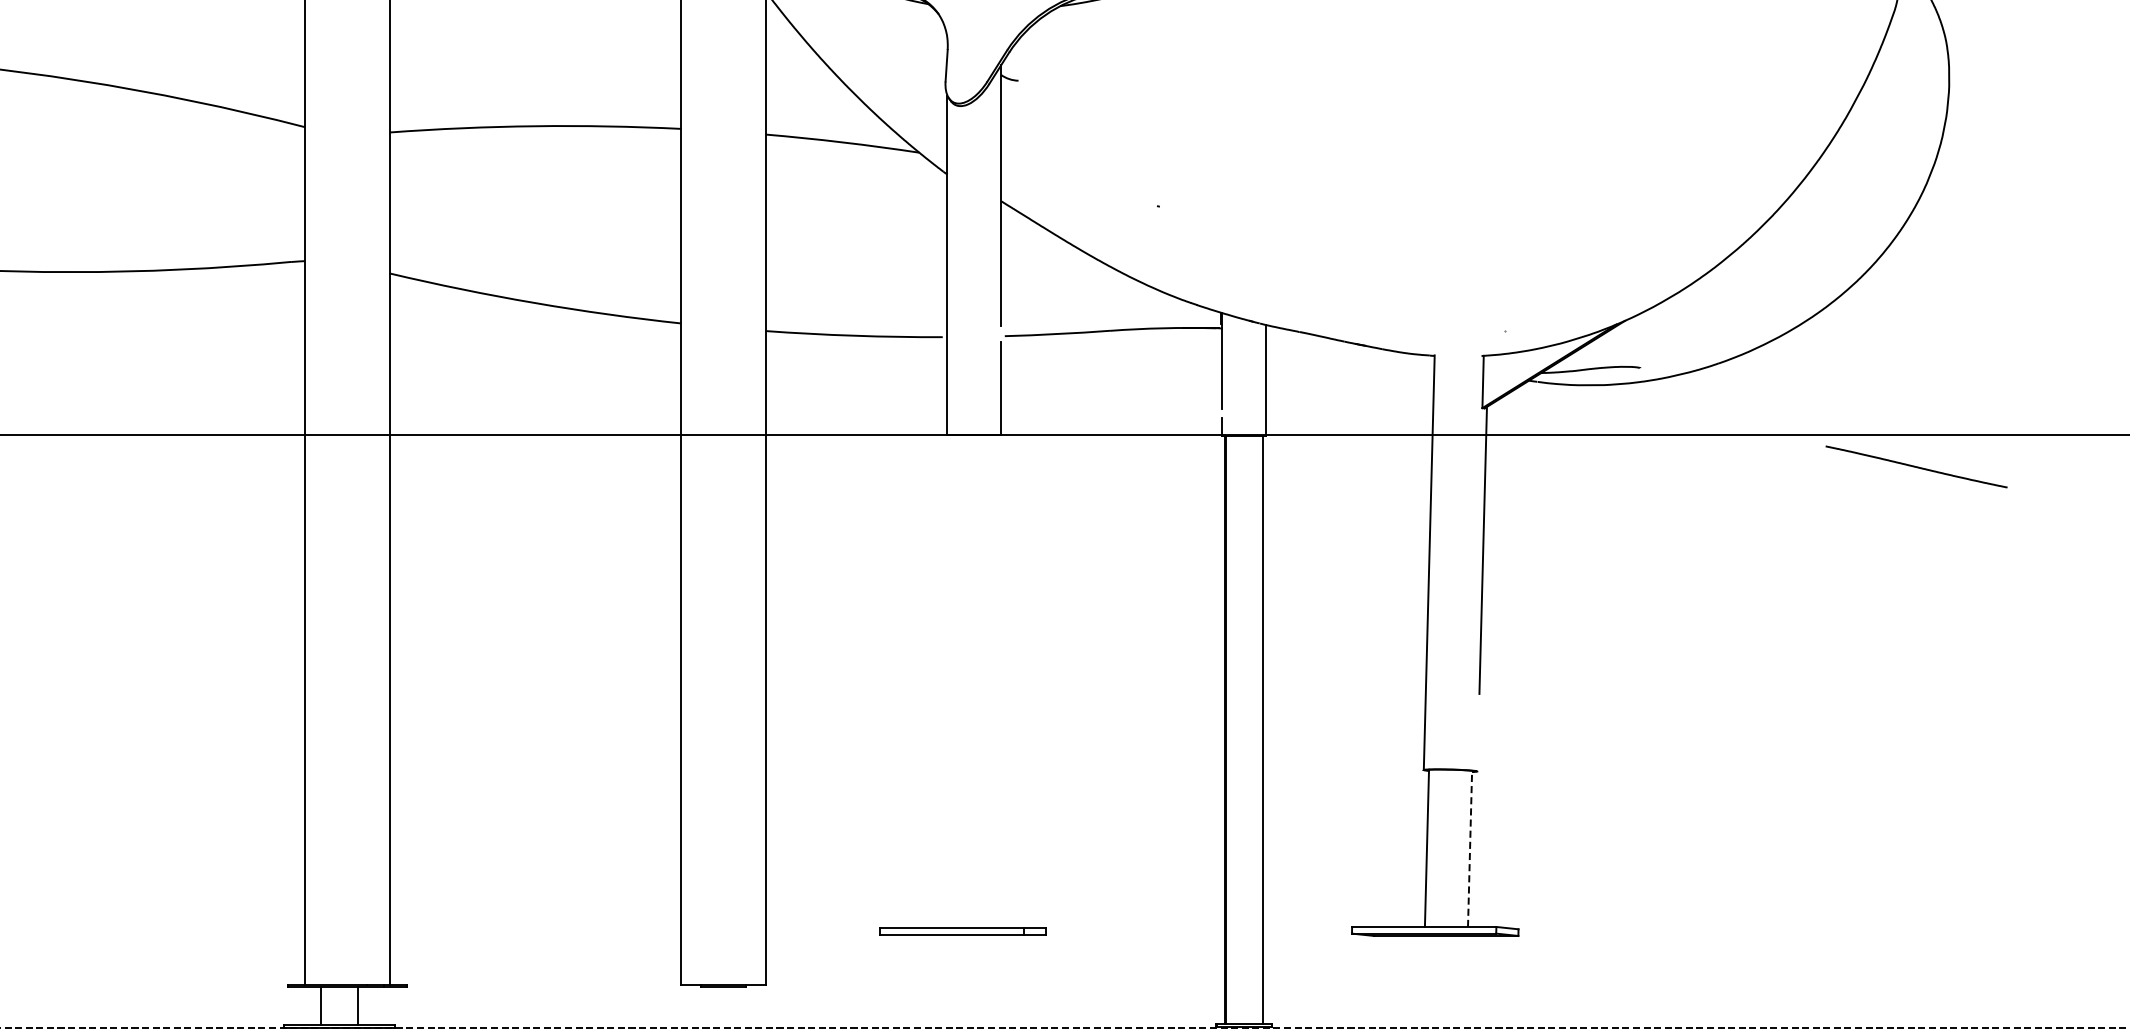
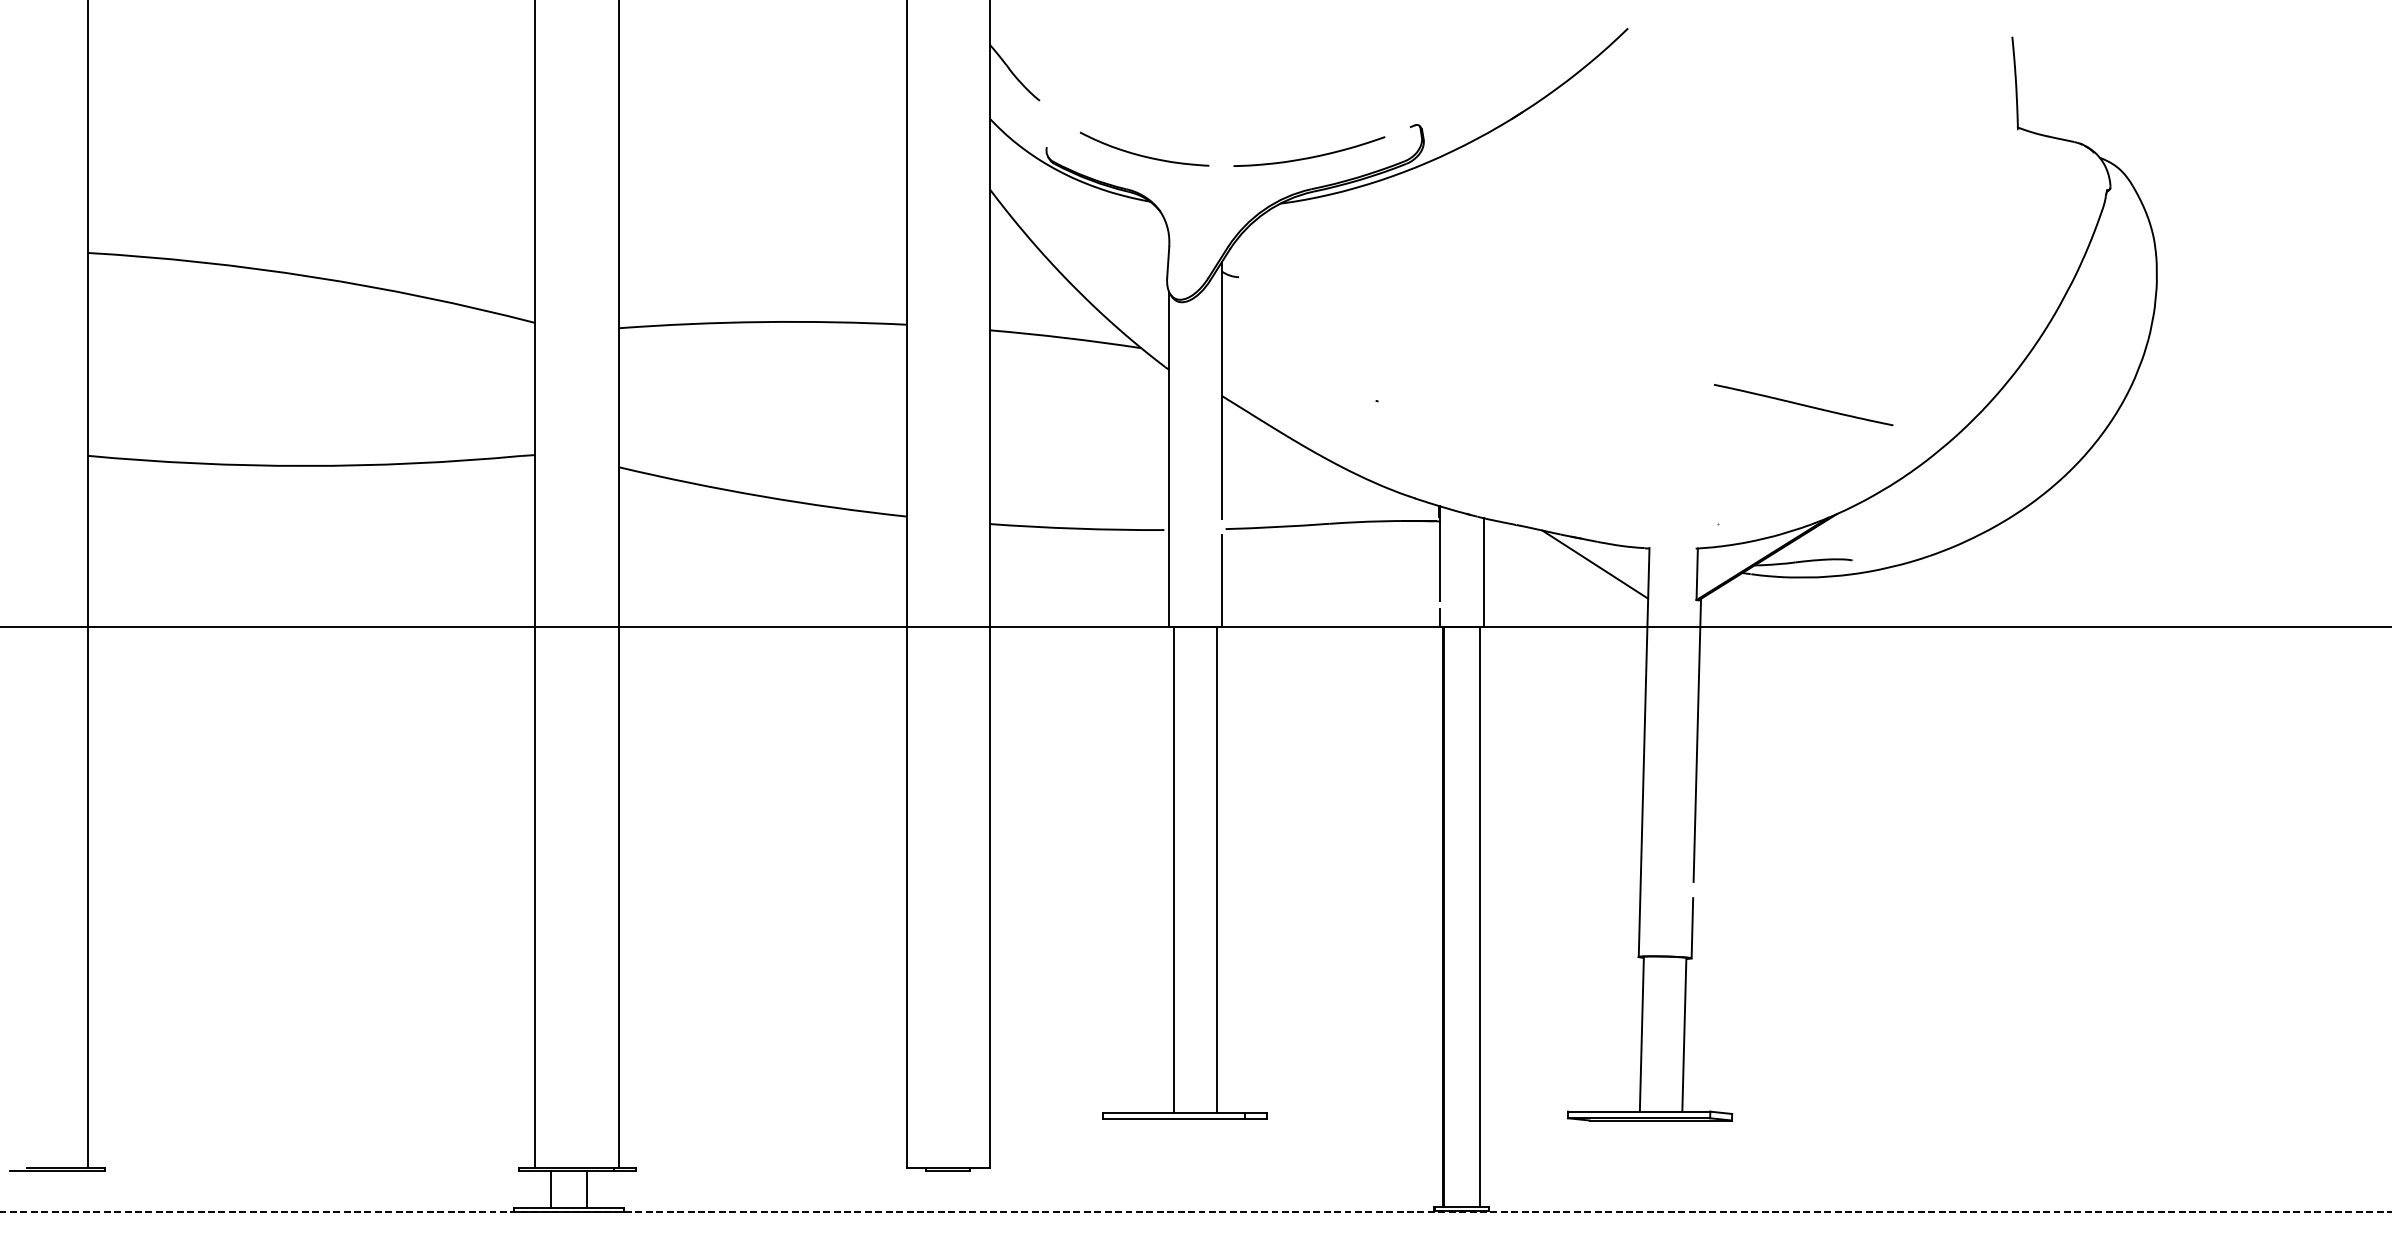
line: (1379, 372) -> (1595, 564), added
line: (1916, 467) -> (1803, 405), moved
line: (953, 681) -> (1174, 869), added
line: (995, 681) -> (1216, 869), added
line: (1478, 741) -> (1692, 928), added
line: (1470, 848) -> (1684, 1034), dashed -> solid

